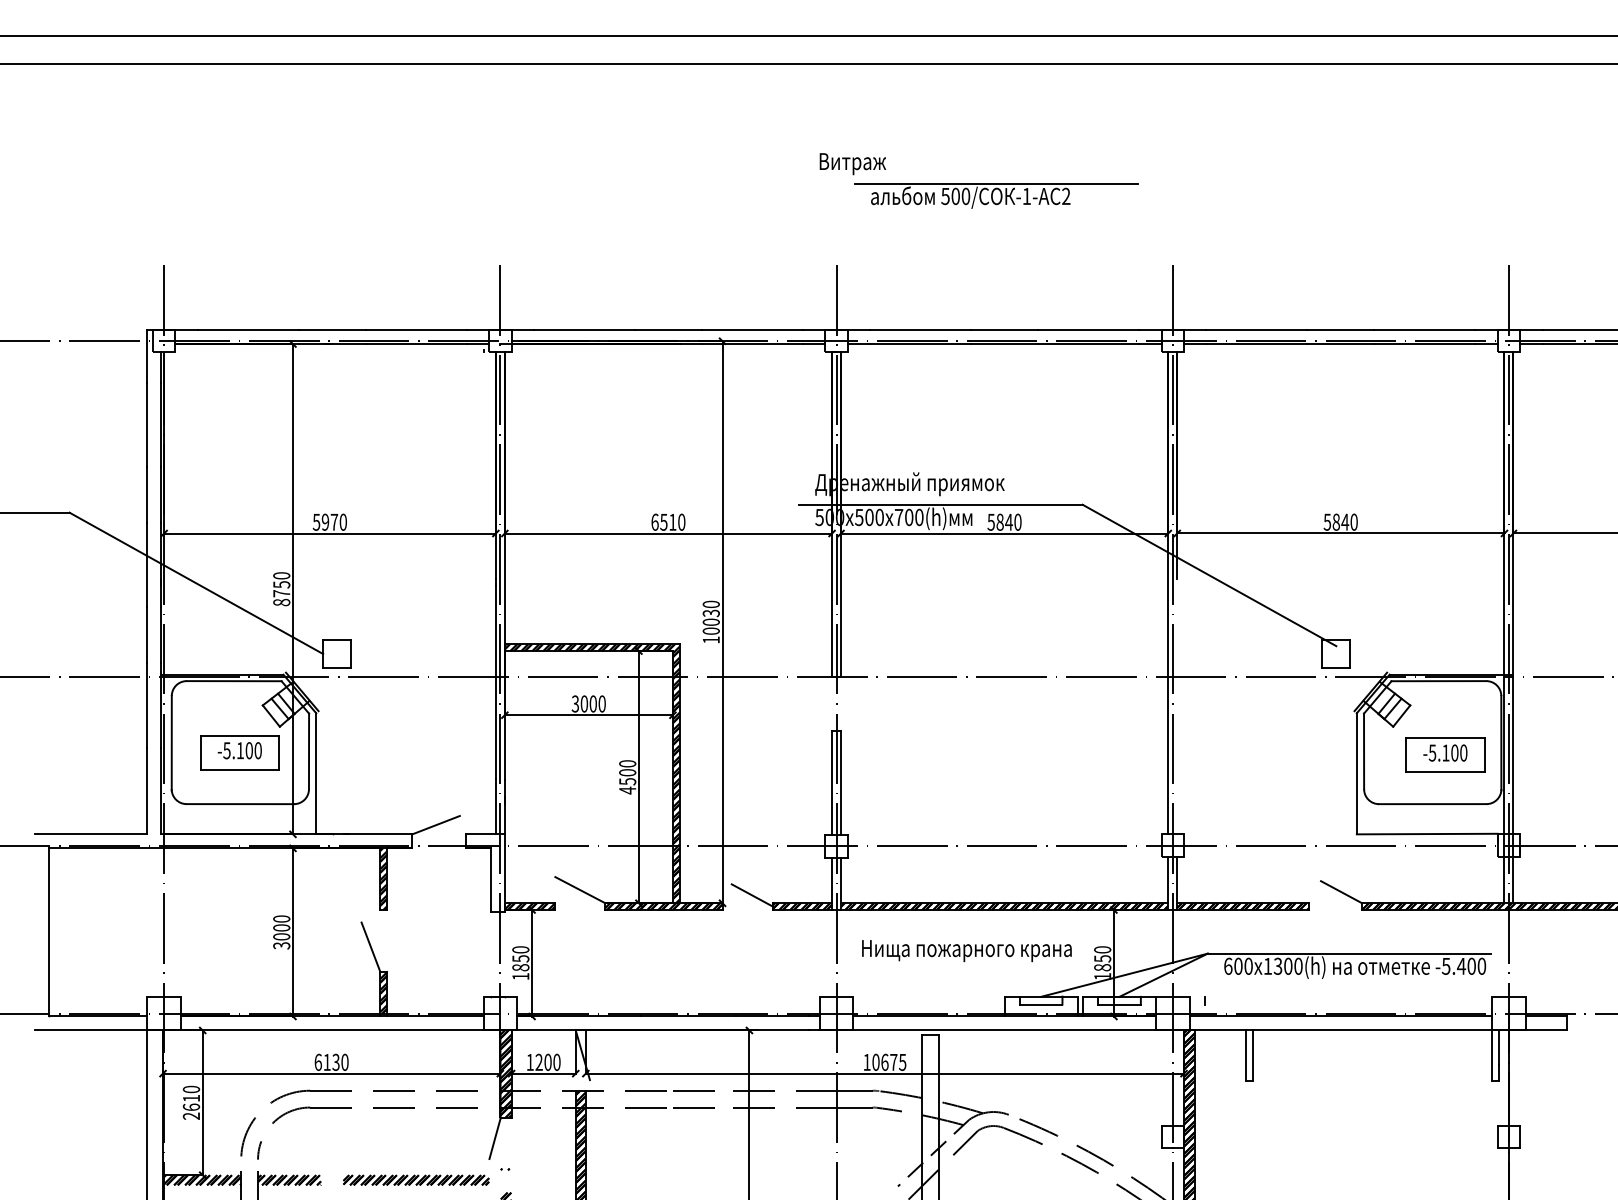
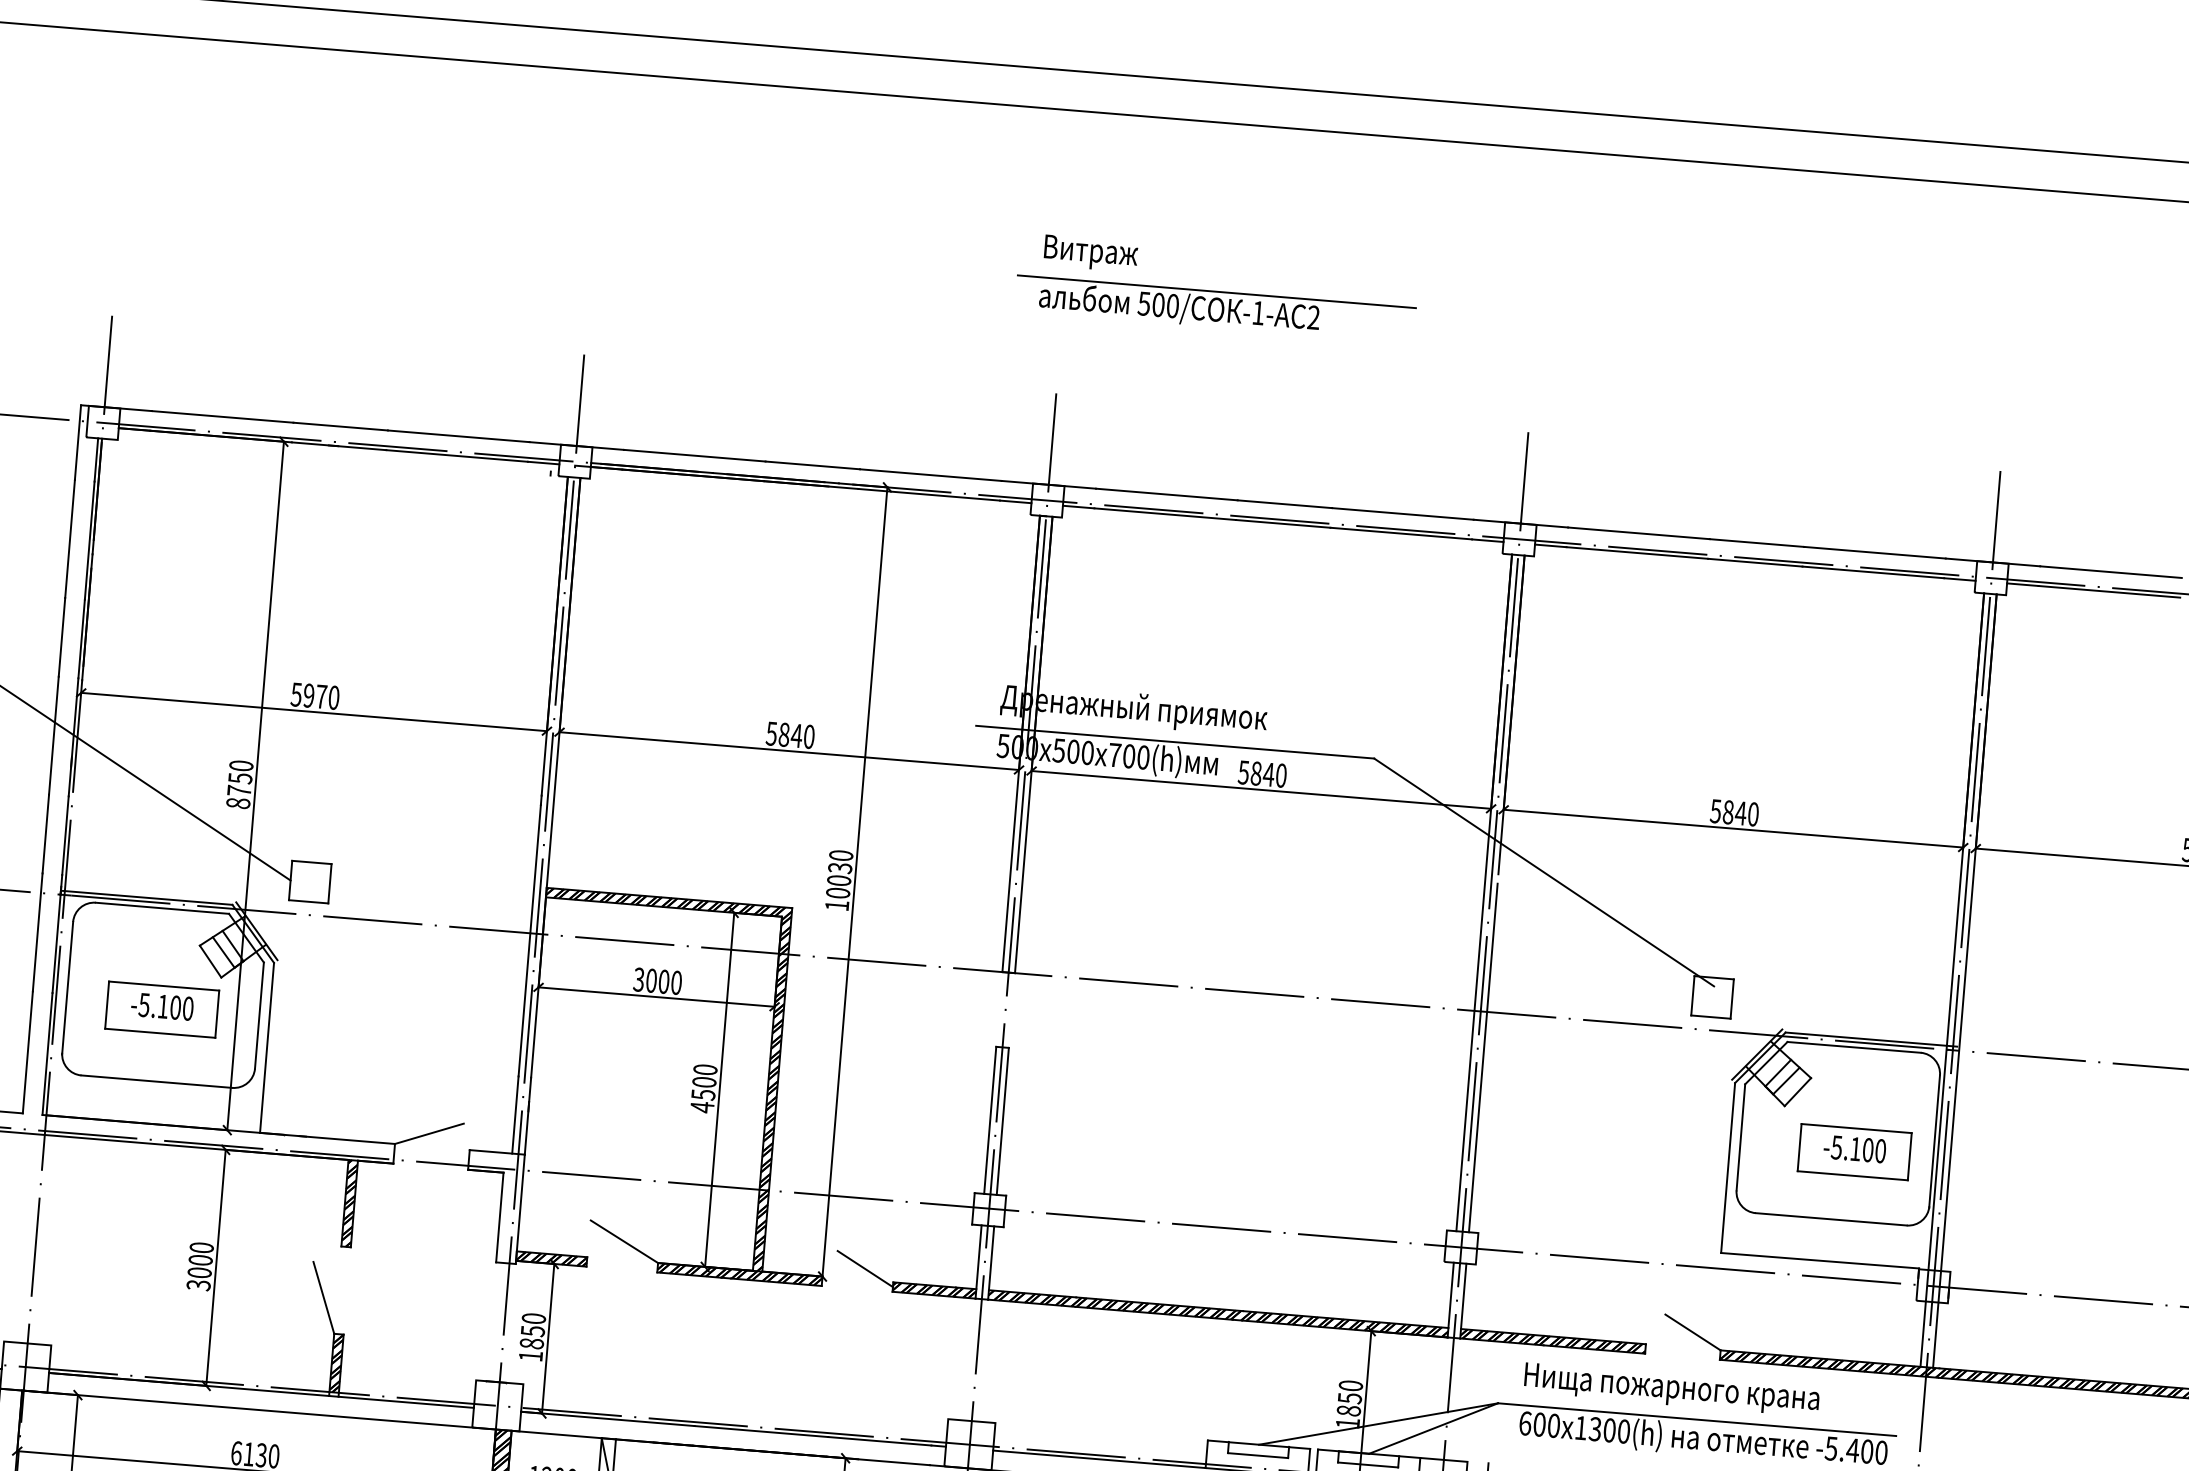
part: (996, 195) -> (1215, 308), moved
text: (663, 521) -> (783, 733), 6510 -> 5840
line: (1177, 710) -> (1483, 1058), added
text: (966, 951) -> (1671, 1390), moved

